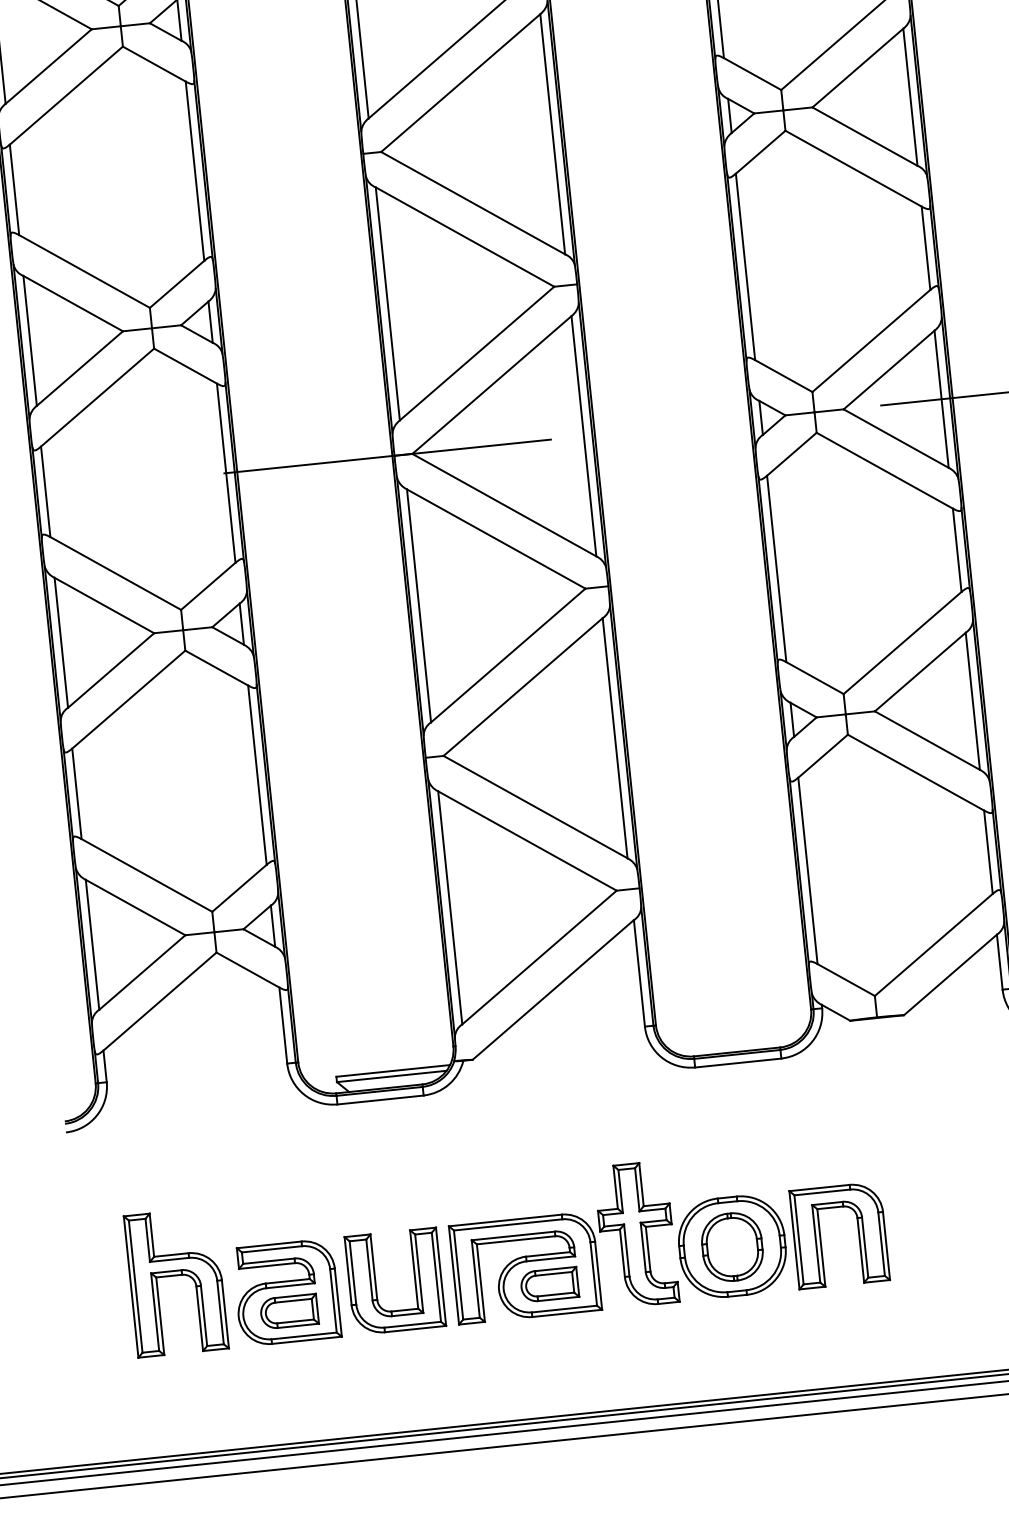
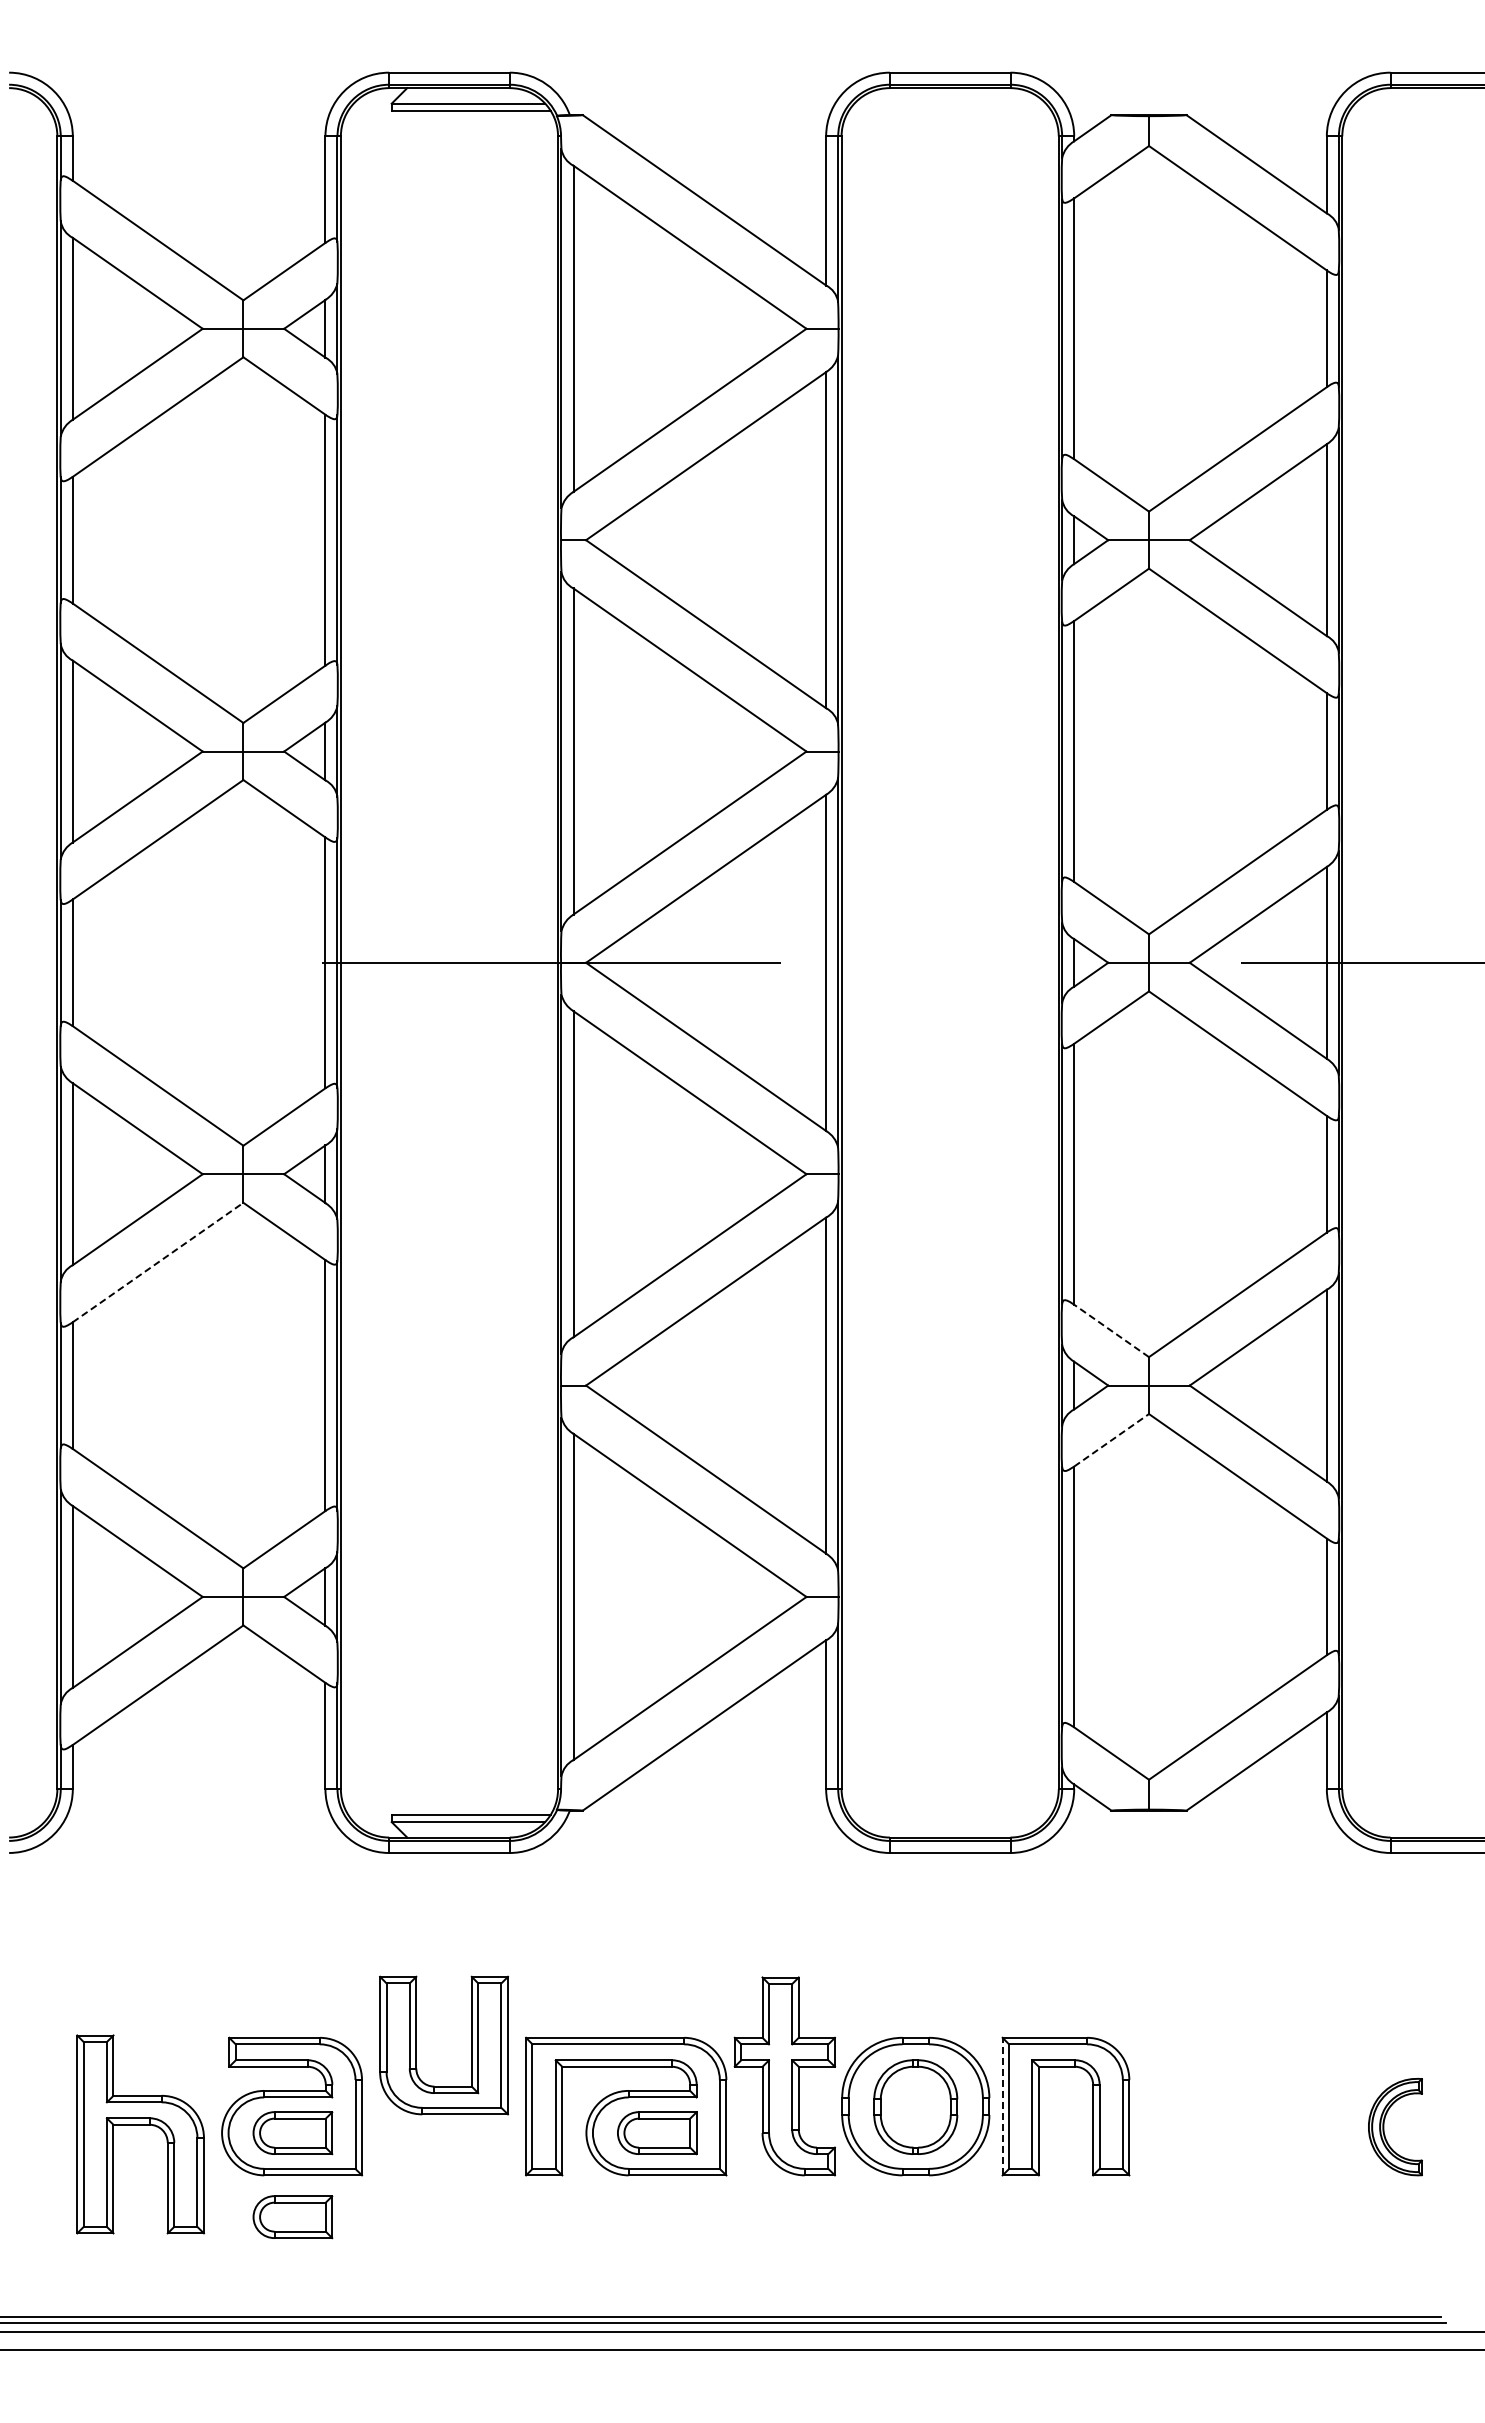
line: (814, 677) -> (1111, 1330), solid -> dashed
line: (129, 699) -> (158, 1262), solid -> dashed
line: (823, 756) -> (1111, 1440), solid -> dashed
line: (794, 1240) -> (1002, 2106), solid -> dashed
part: (175, 1275) -> (140, 2125), moved
part: (414, 1279) -> (471, 2045), moved
part: (295, 1371) -> (292, 2217), added

